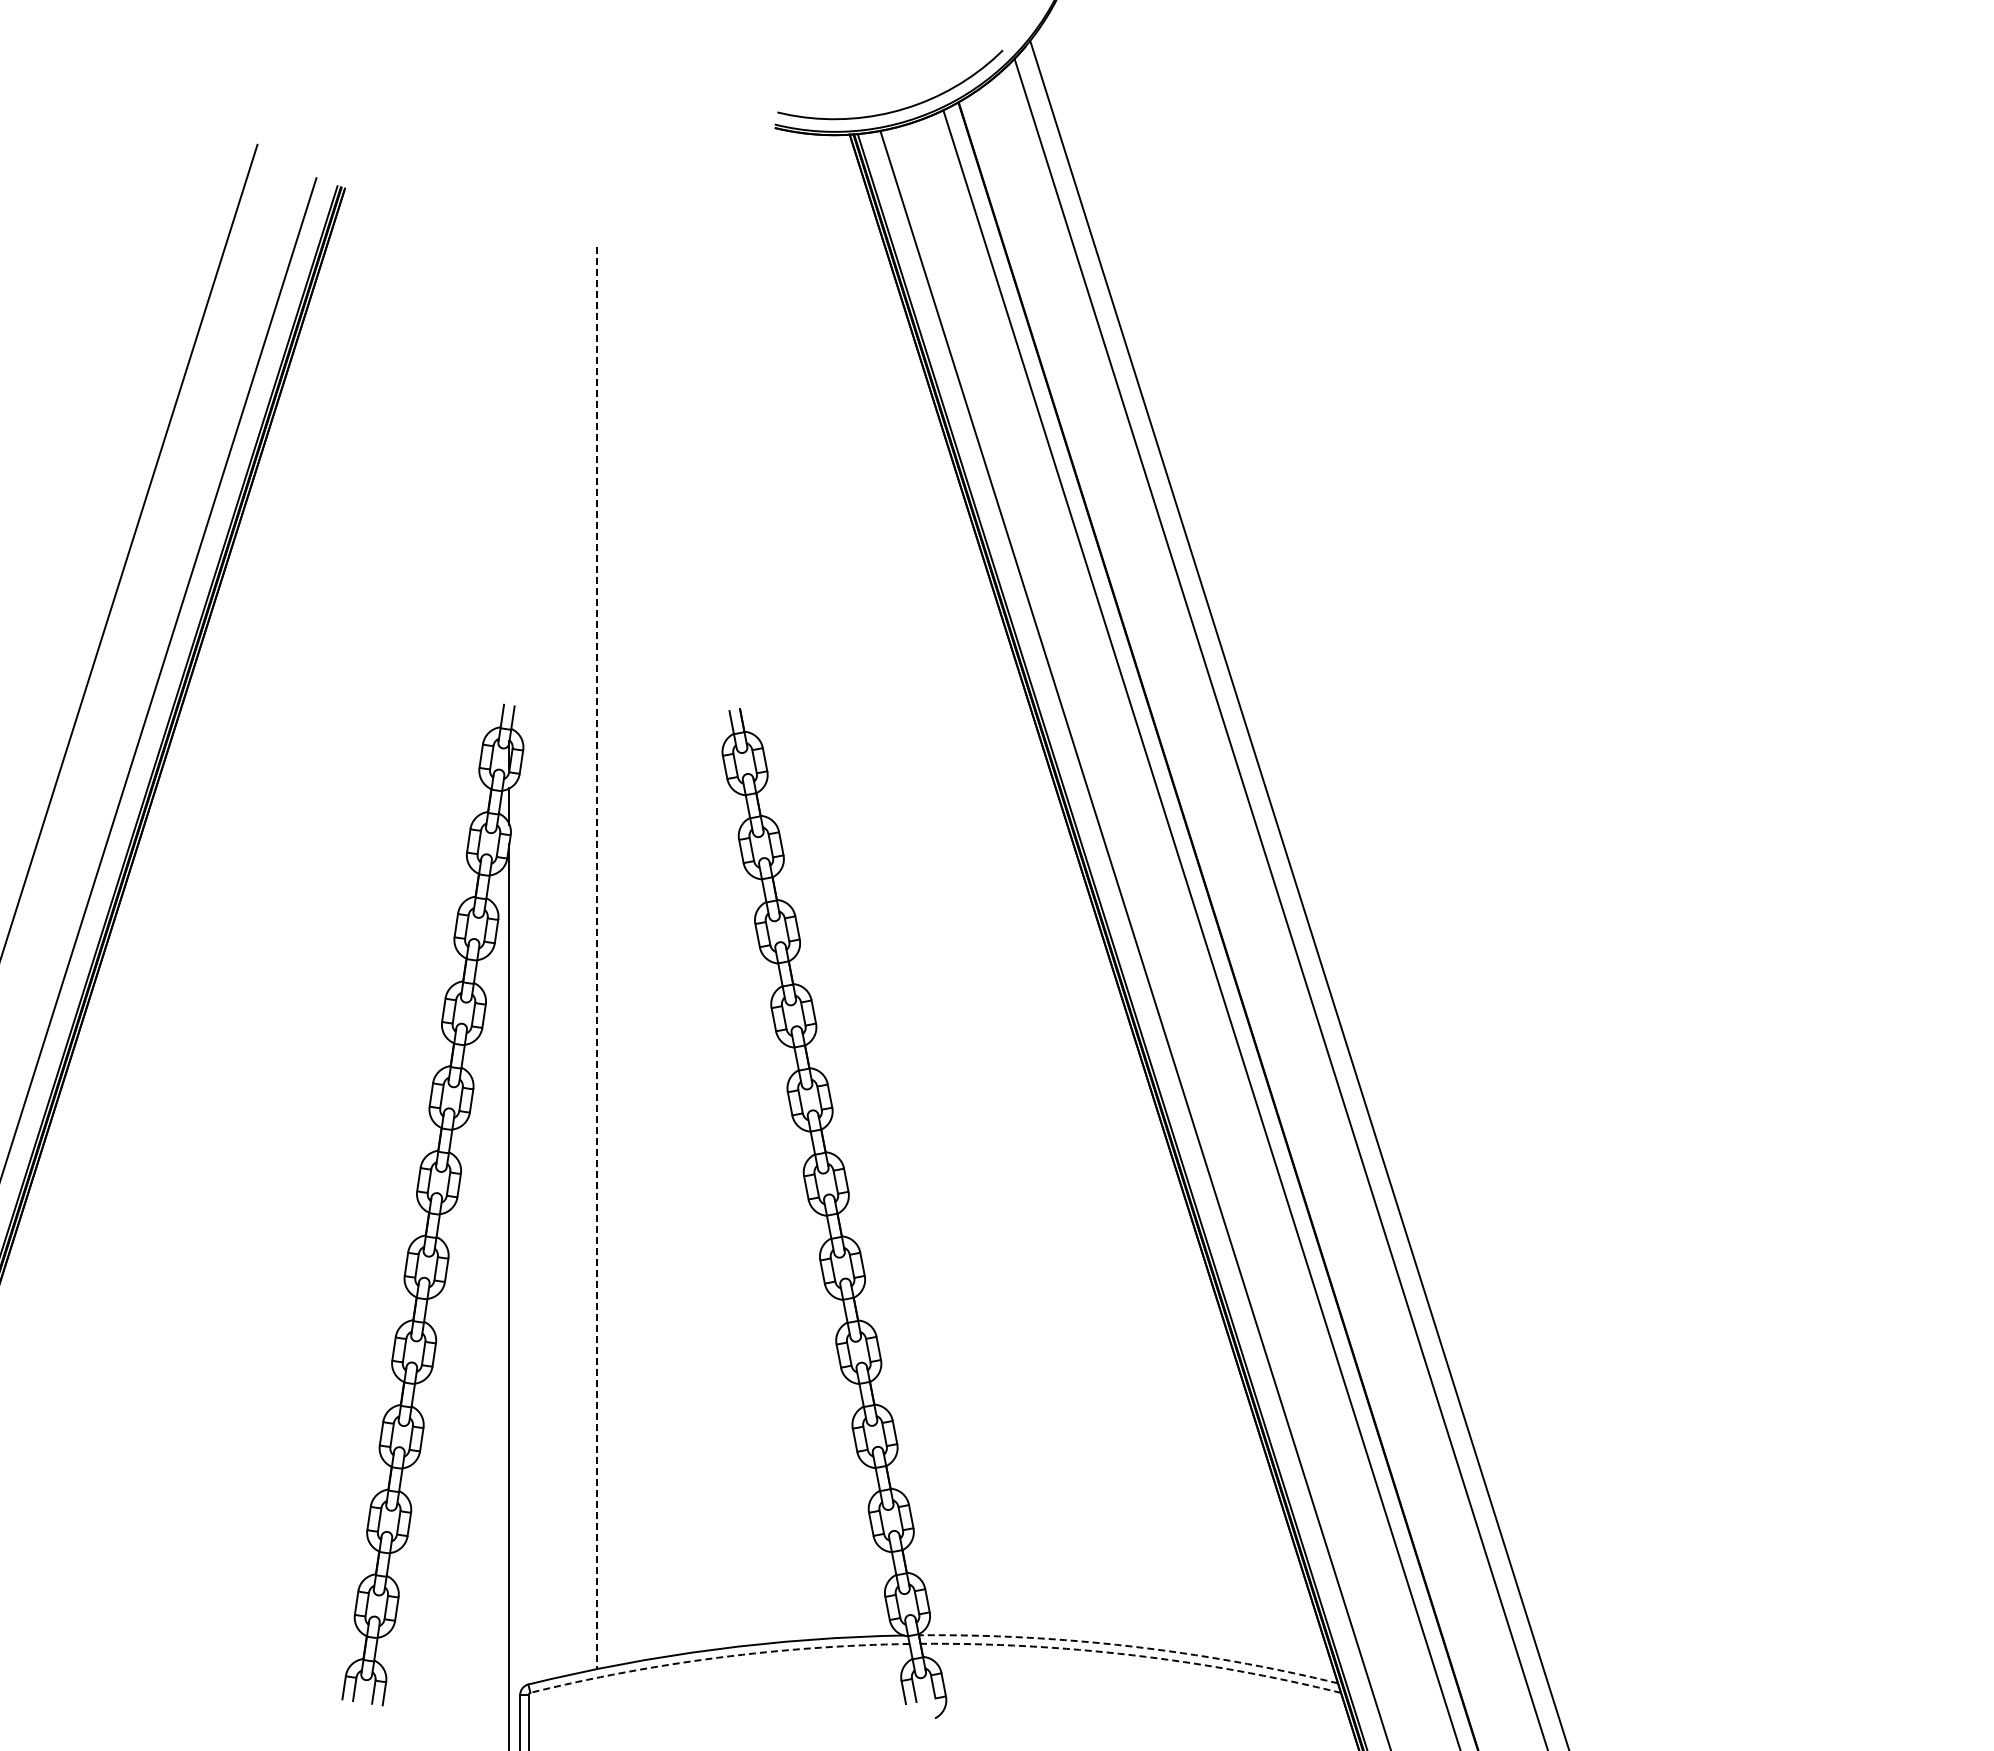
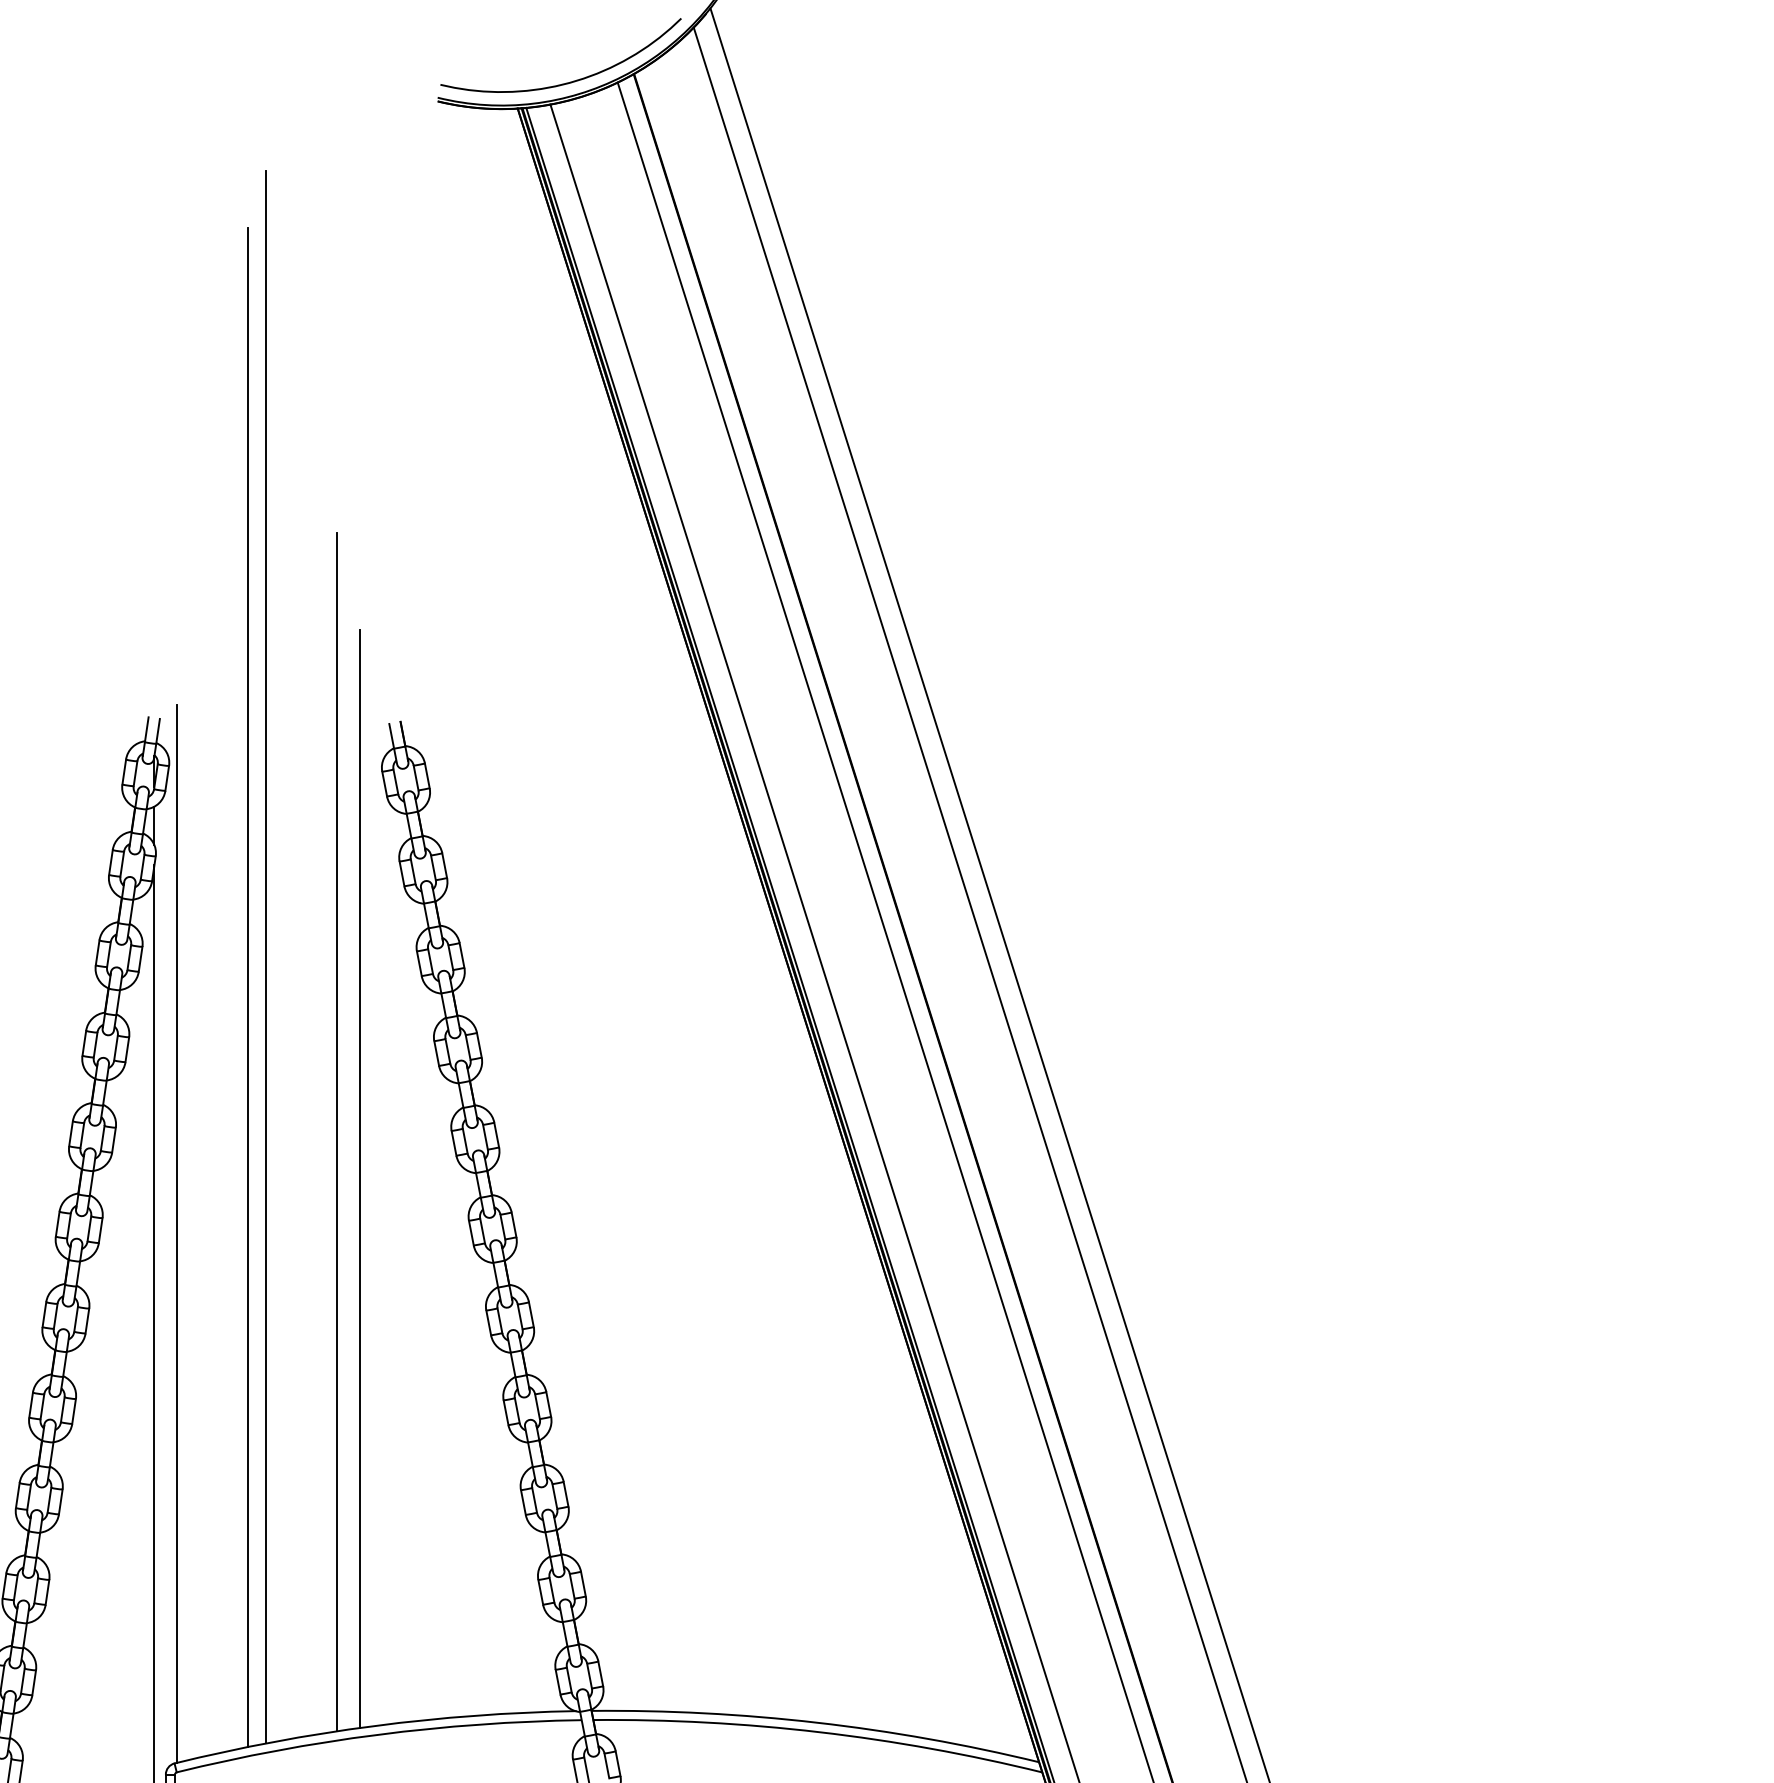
line: (614, 928) -> (266, 956), added
line: (597, 958) -> (248, 988), dashed -> solid
line: (680, 1093) -> (337, 1132), added
line: (702, 1136) -> (360, 1178), added
line: (530, 1188) -> (176, 1233), added
arc: (1129, 1646) -> (816, 1722), dashed -> solid
arc: (1132, 1655) -> (819, 1732), dashed -> solid
arc: (718, 1657) -> (377, 1734), dashed -> solid

